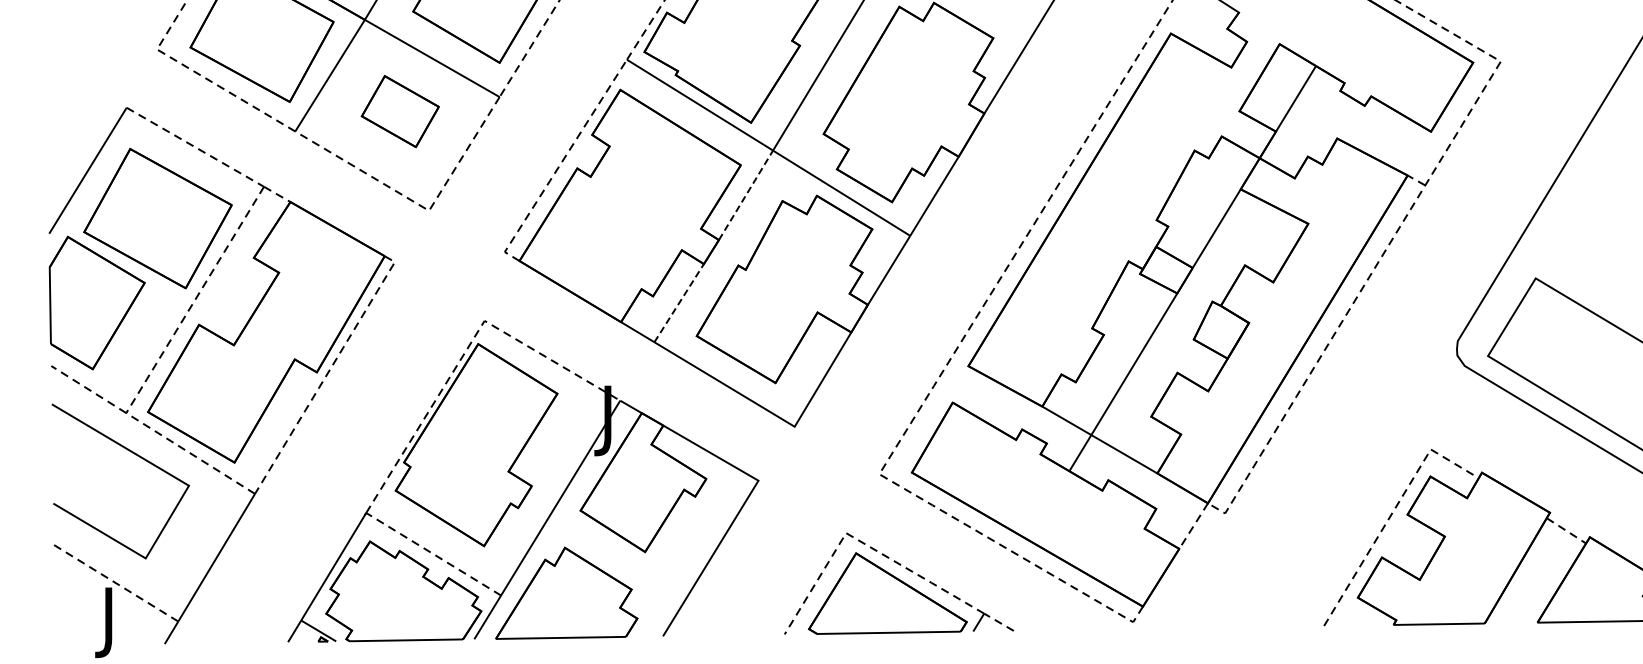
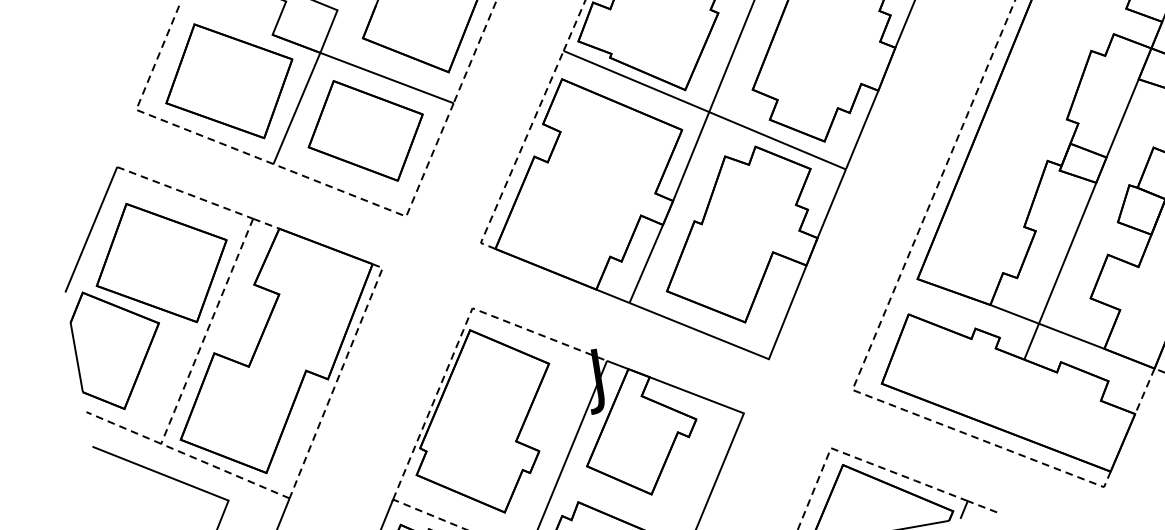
part: (400, 111) -> (365, 130), size x1.67
line: (746, 194) -> (691, 155), dashed -> solid
line: (679, 302) -> (646, 263), dashed -> solid

